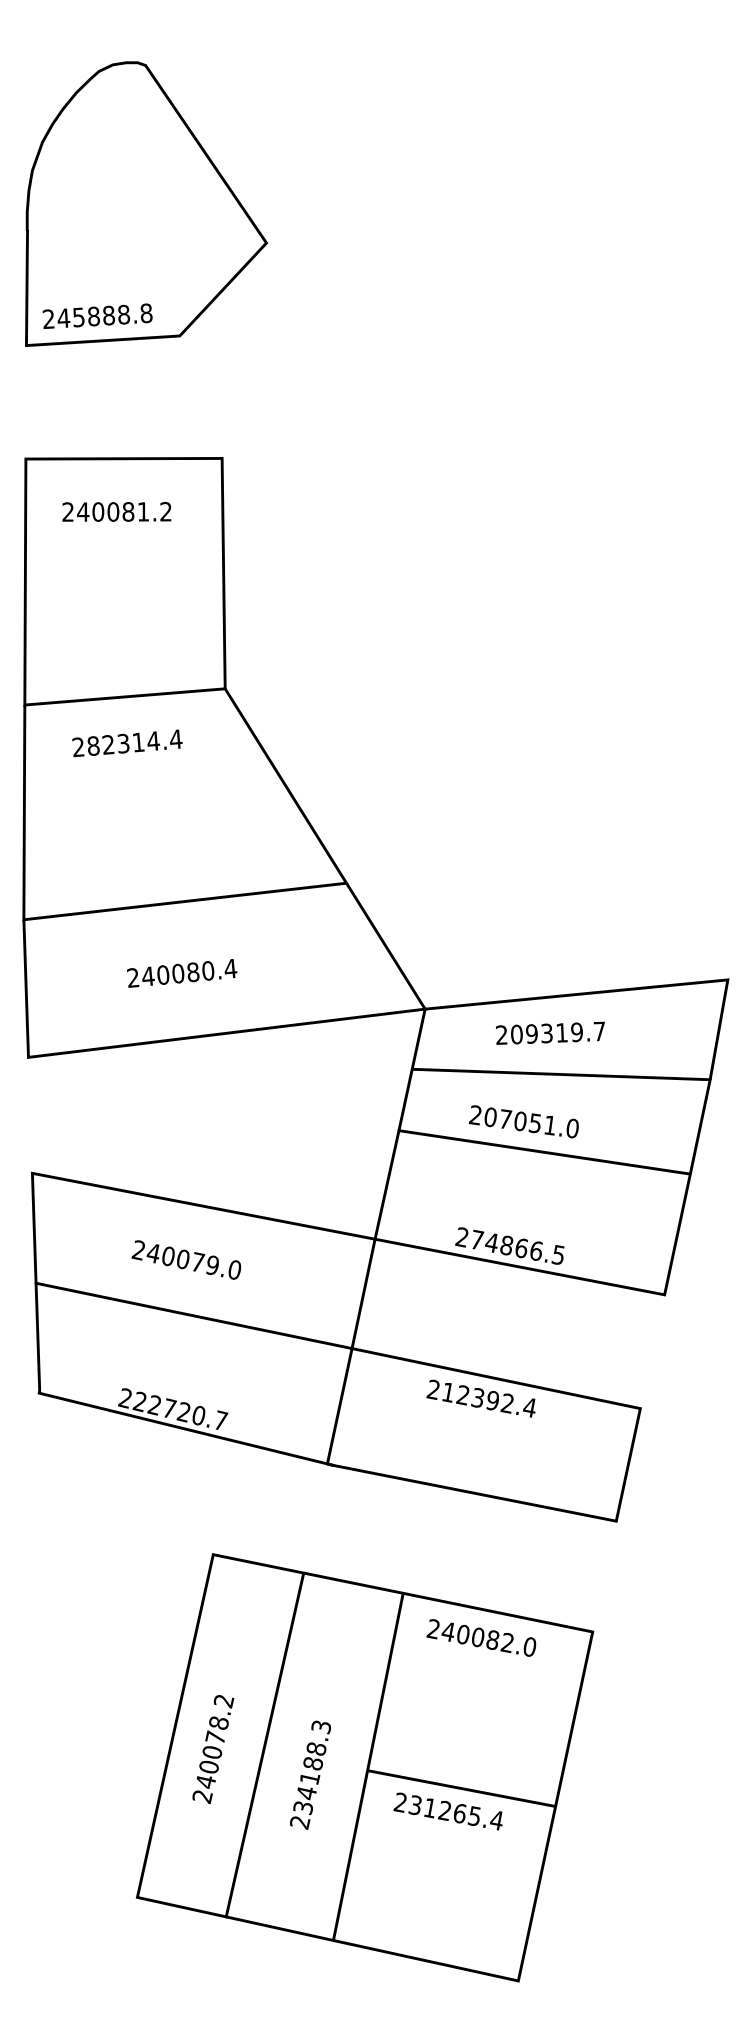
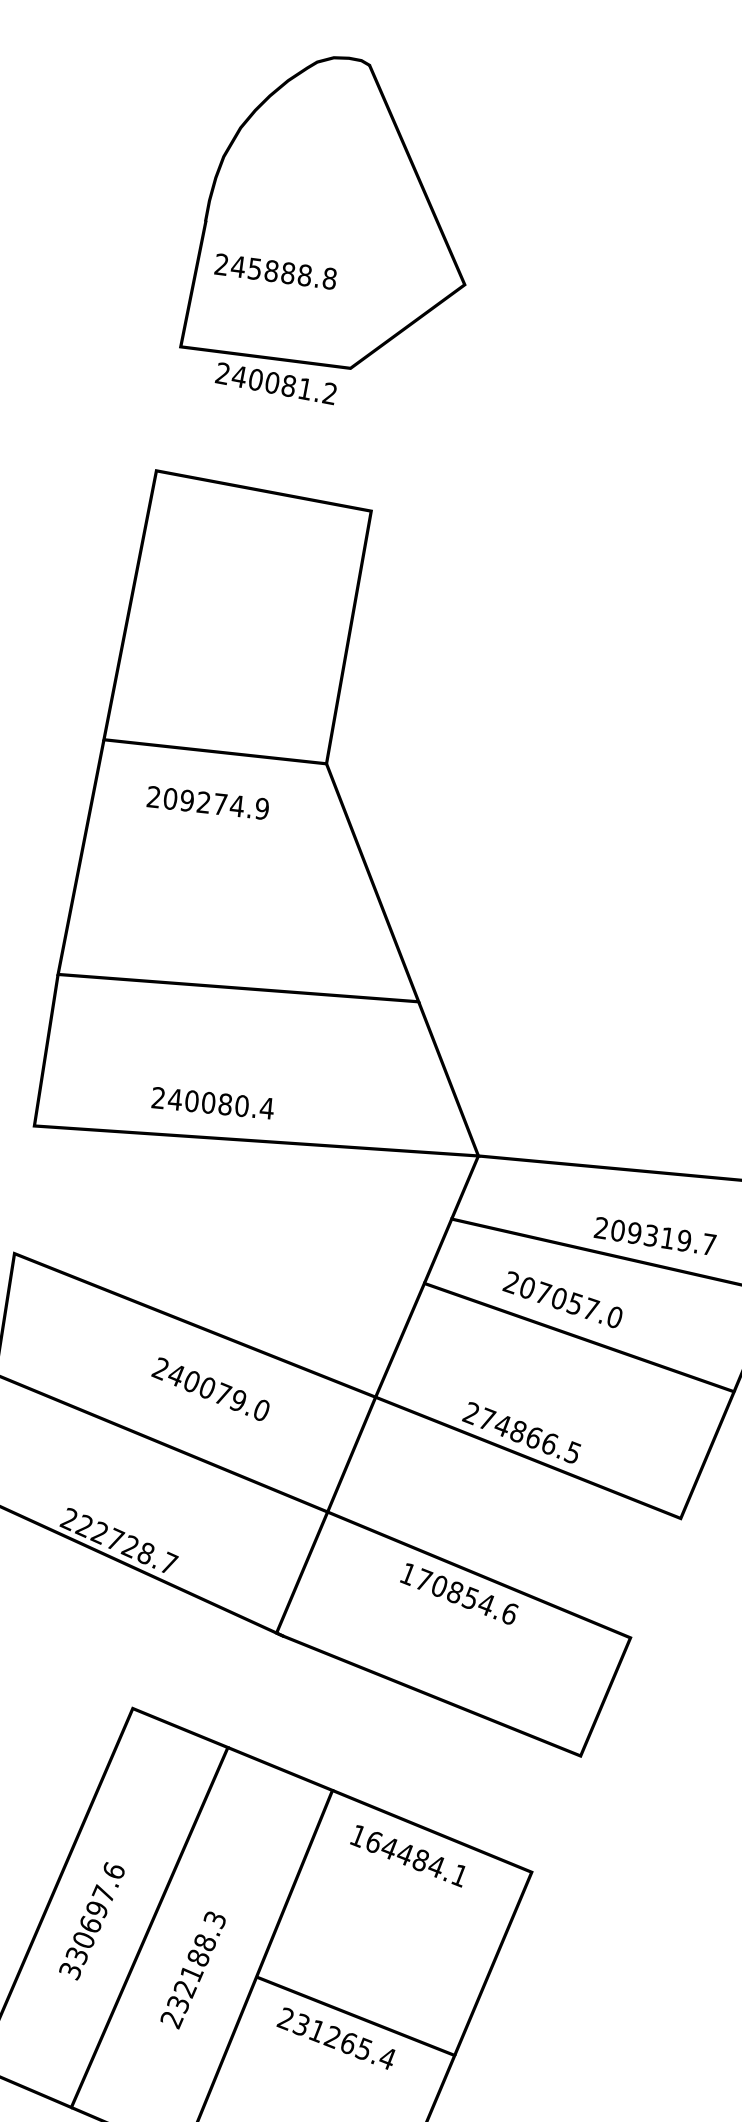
text: (97, 315) -> (275, 270), moved
text: (116, 511) -> (275, 383), moved
text: (134, 742) -> (216, 803), 282314.4 -> 209274.9
text: (182, 973) -> (213, 1103), moved
text: (550, 1032) -> (655, 1235), moved
text: (550, 1125) -> (591, 1309), 207051.0 -> 207057.0
text: (185, 1259) -> (209, 1388), moved
text: (481, 1398) -> (458, 1593), 212392.4 -> 170854.6
text: (198, 1415) -> (145, 1553), 222720.7 -> 222728.7
text: (481, 1638) -> (408, 1856), 240082.0 -> 164484.1
text: (213, 1749) -> (92, 1921), 240078.2 -> 330697.6
text: (306, 1793) -> (184, 1989), 234188.3 -> 232188.3

